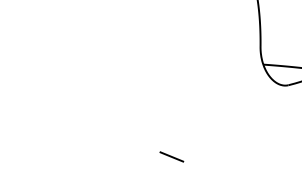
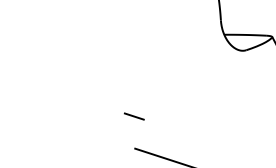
line: (172, 156) -> (134, 116), moved

